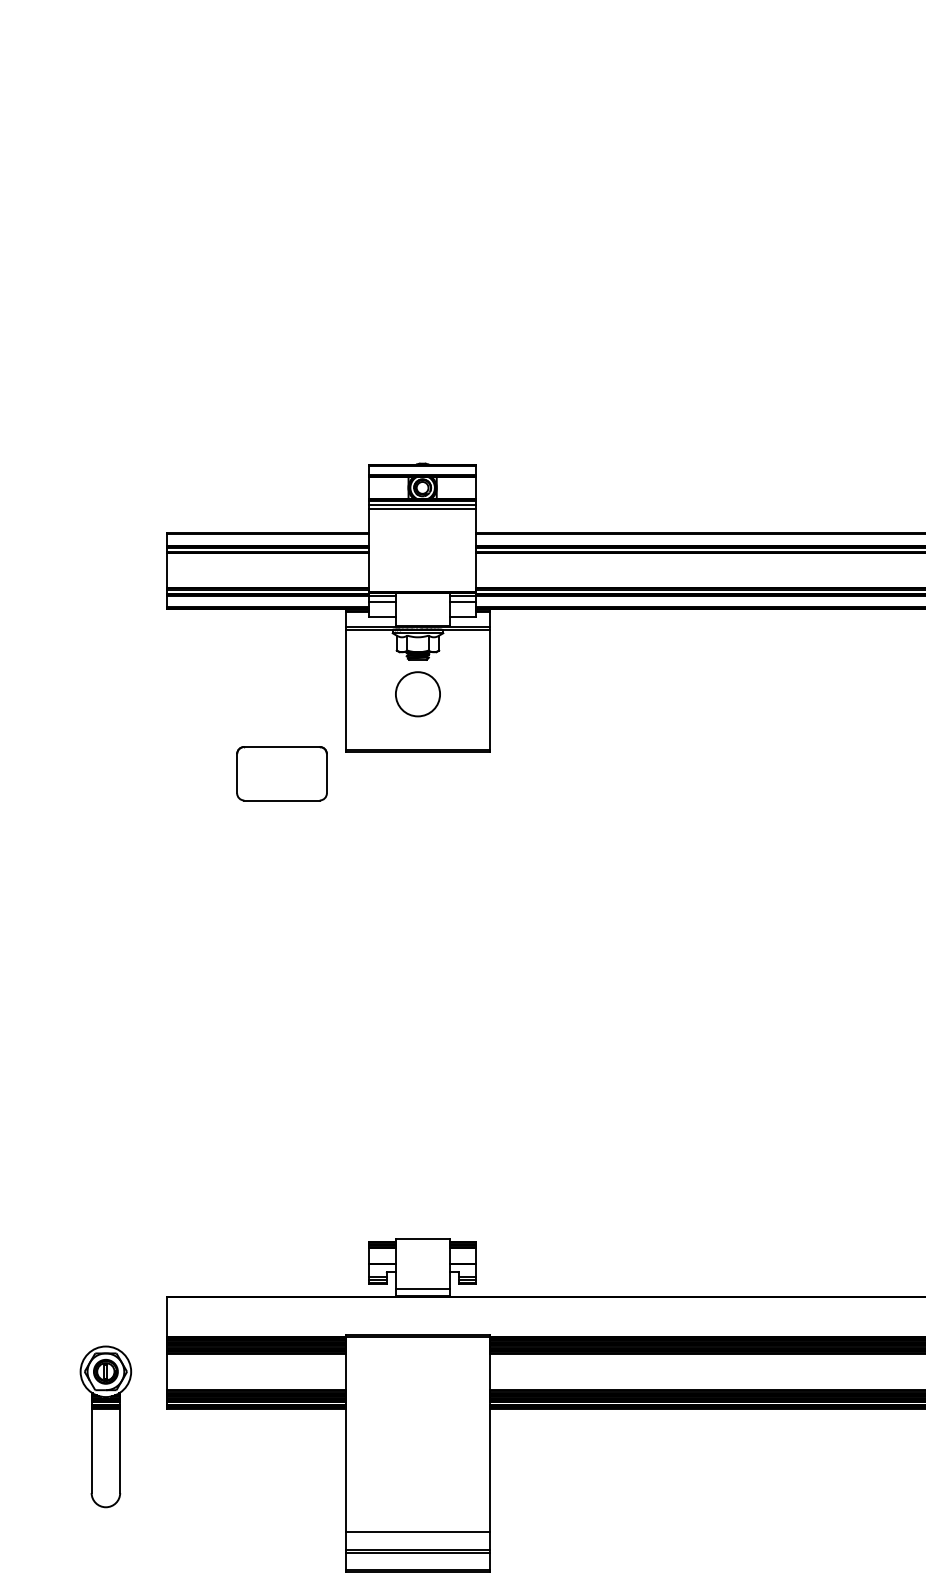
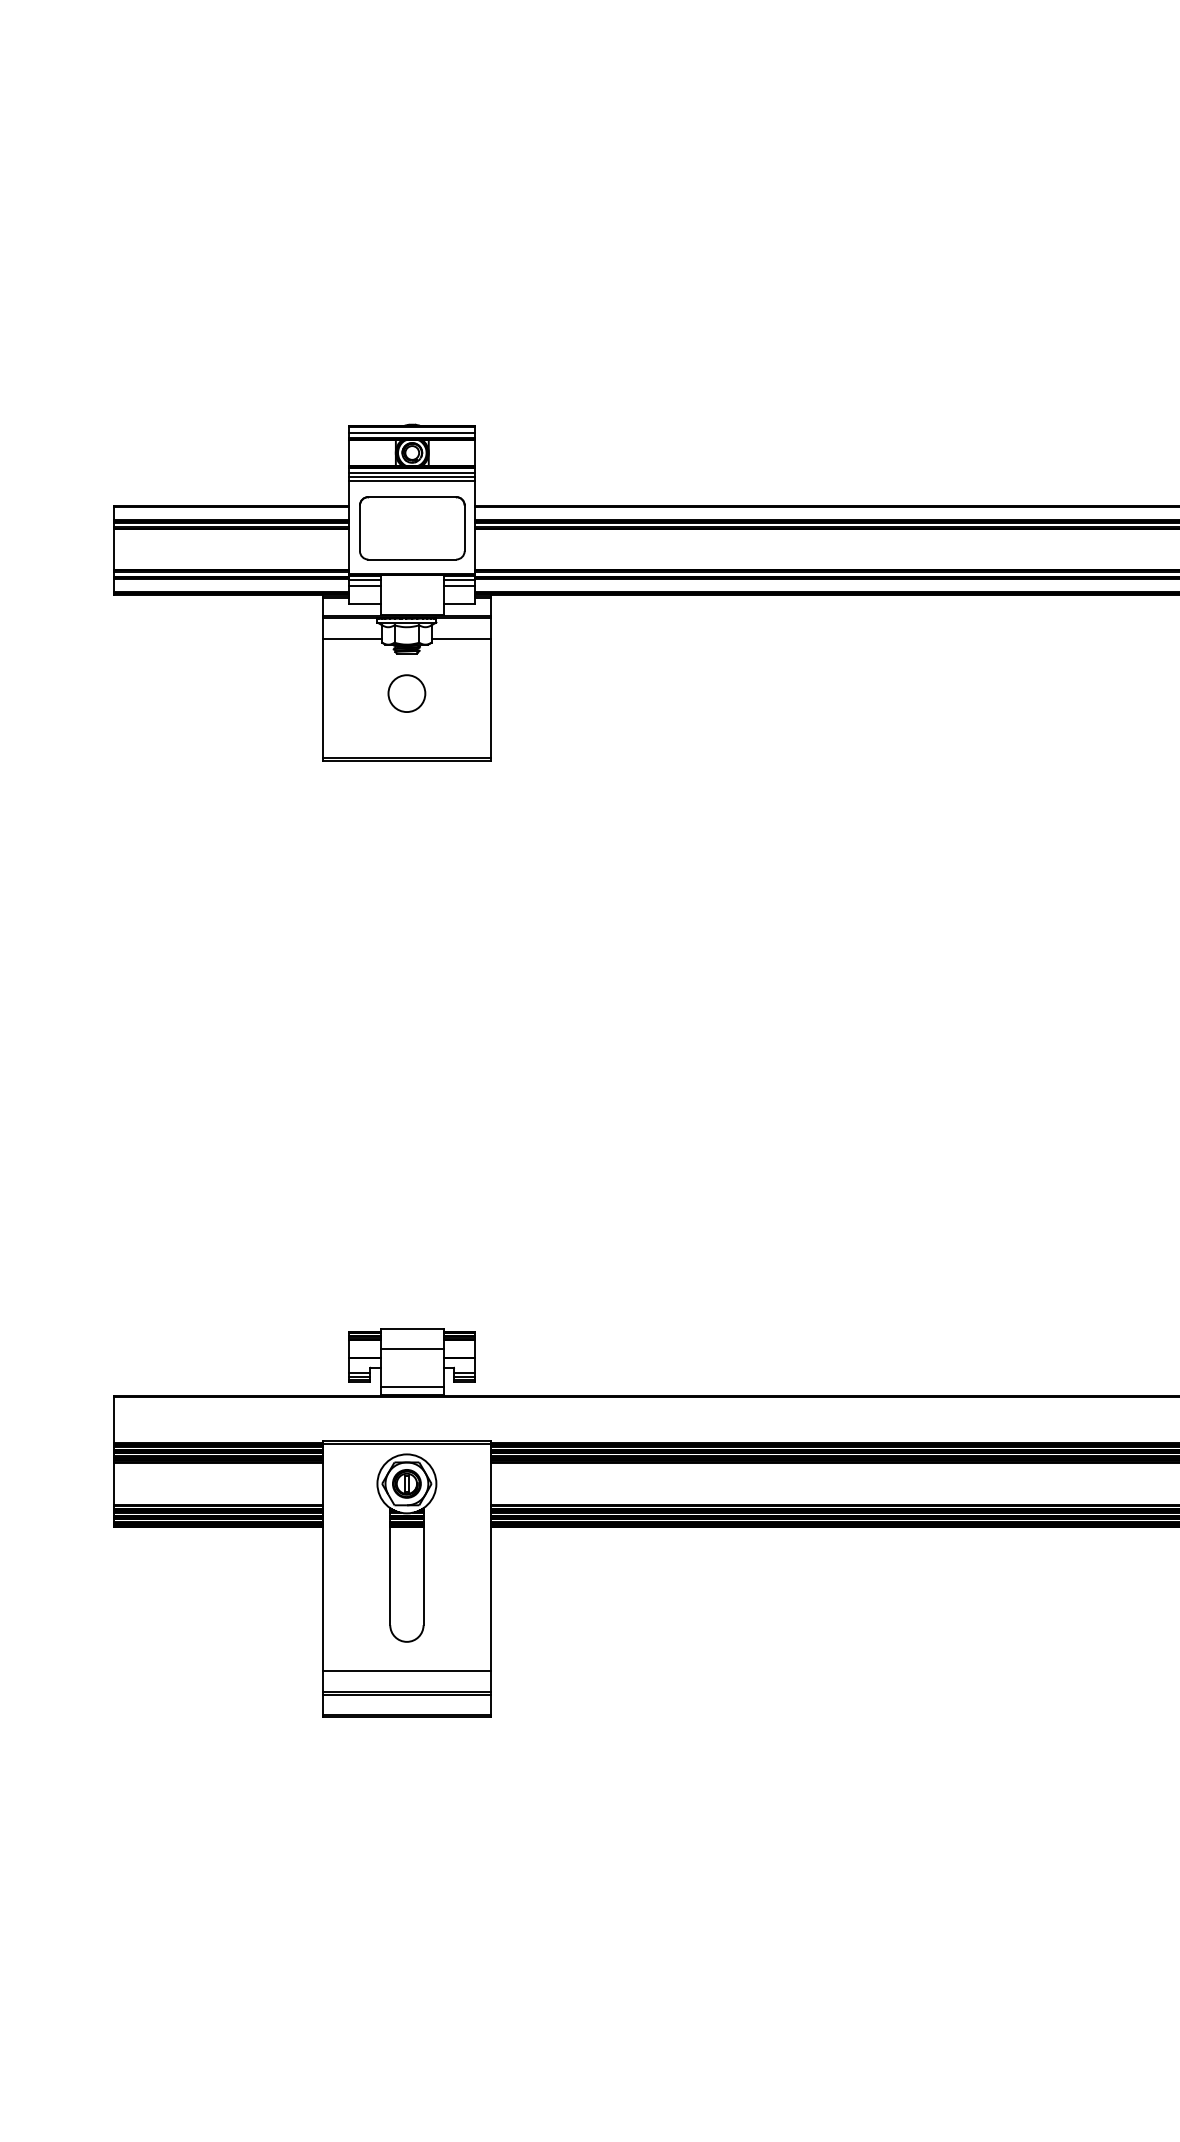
line: (422, 470) -> (412, 432), added
line: (422, 512) -> (412, 481), added
line: (371, 647) -> (352, 639), added
line: (463, 647) -> (460, 639), added
circle: (417, 694) -> (406, 693), size x0.71
part: (282, 773) -> (412, 528), moved
line: (421, 1255) -> (411, 1348), added
part: (105, 1426) -> (406, 1547), moved

